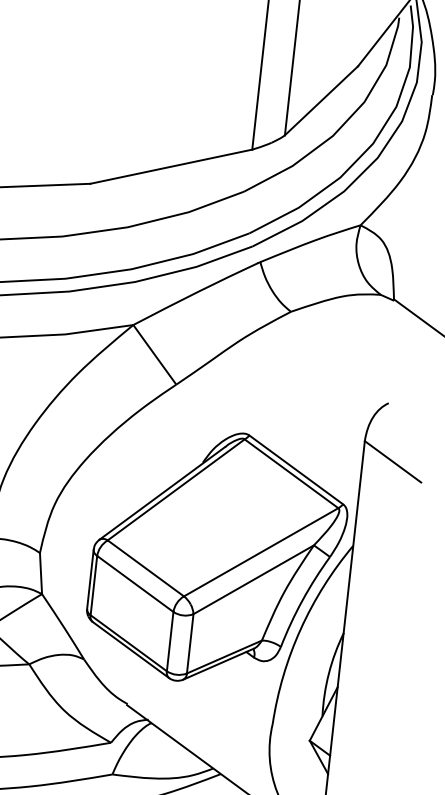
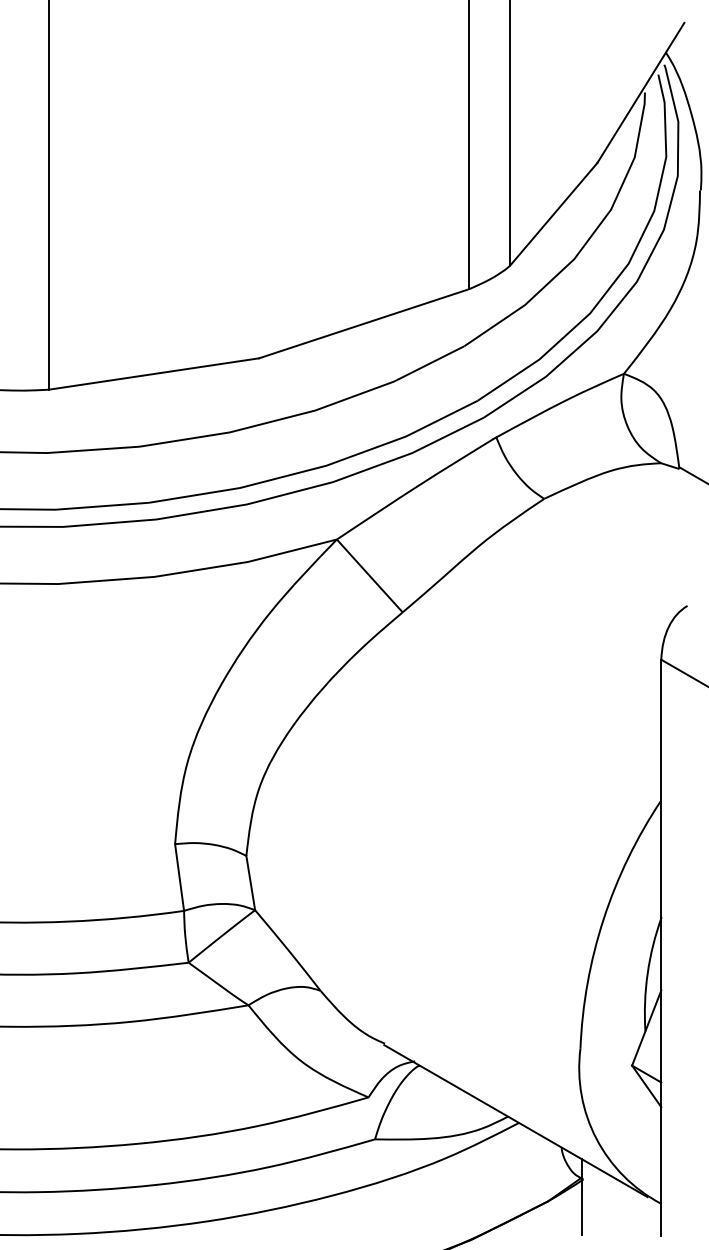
part: (218, 558) -> (483, 836), removed

